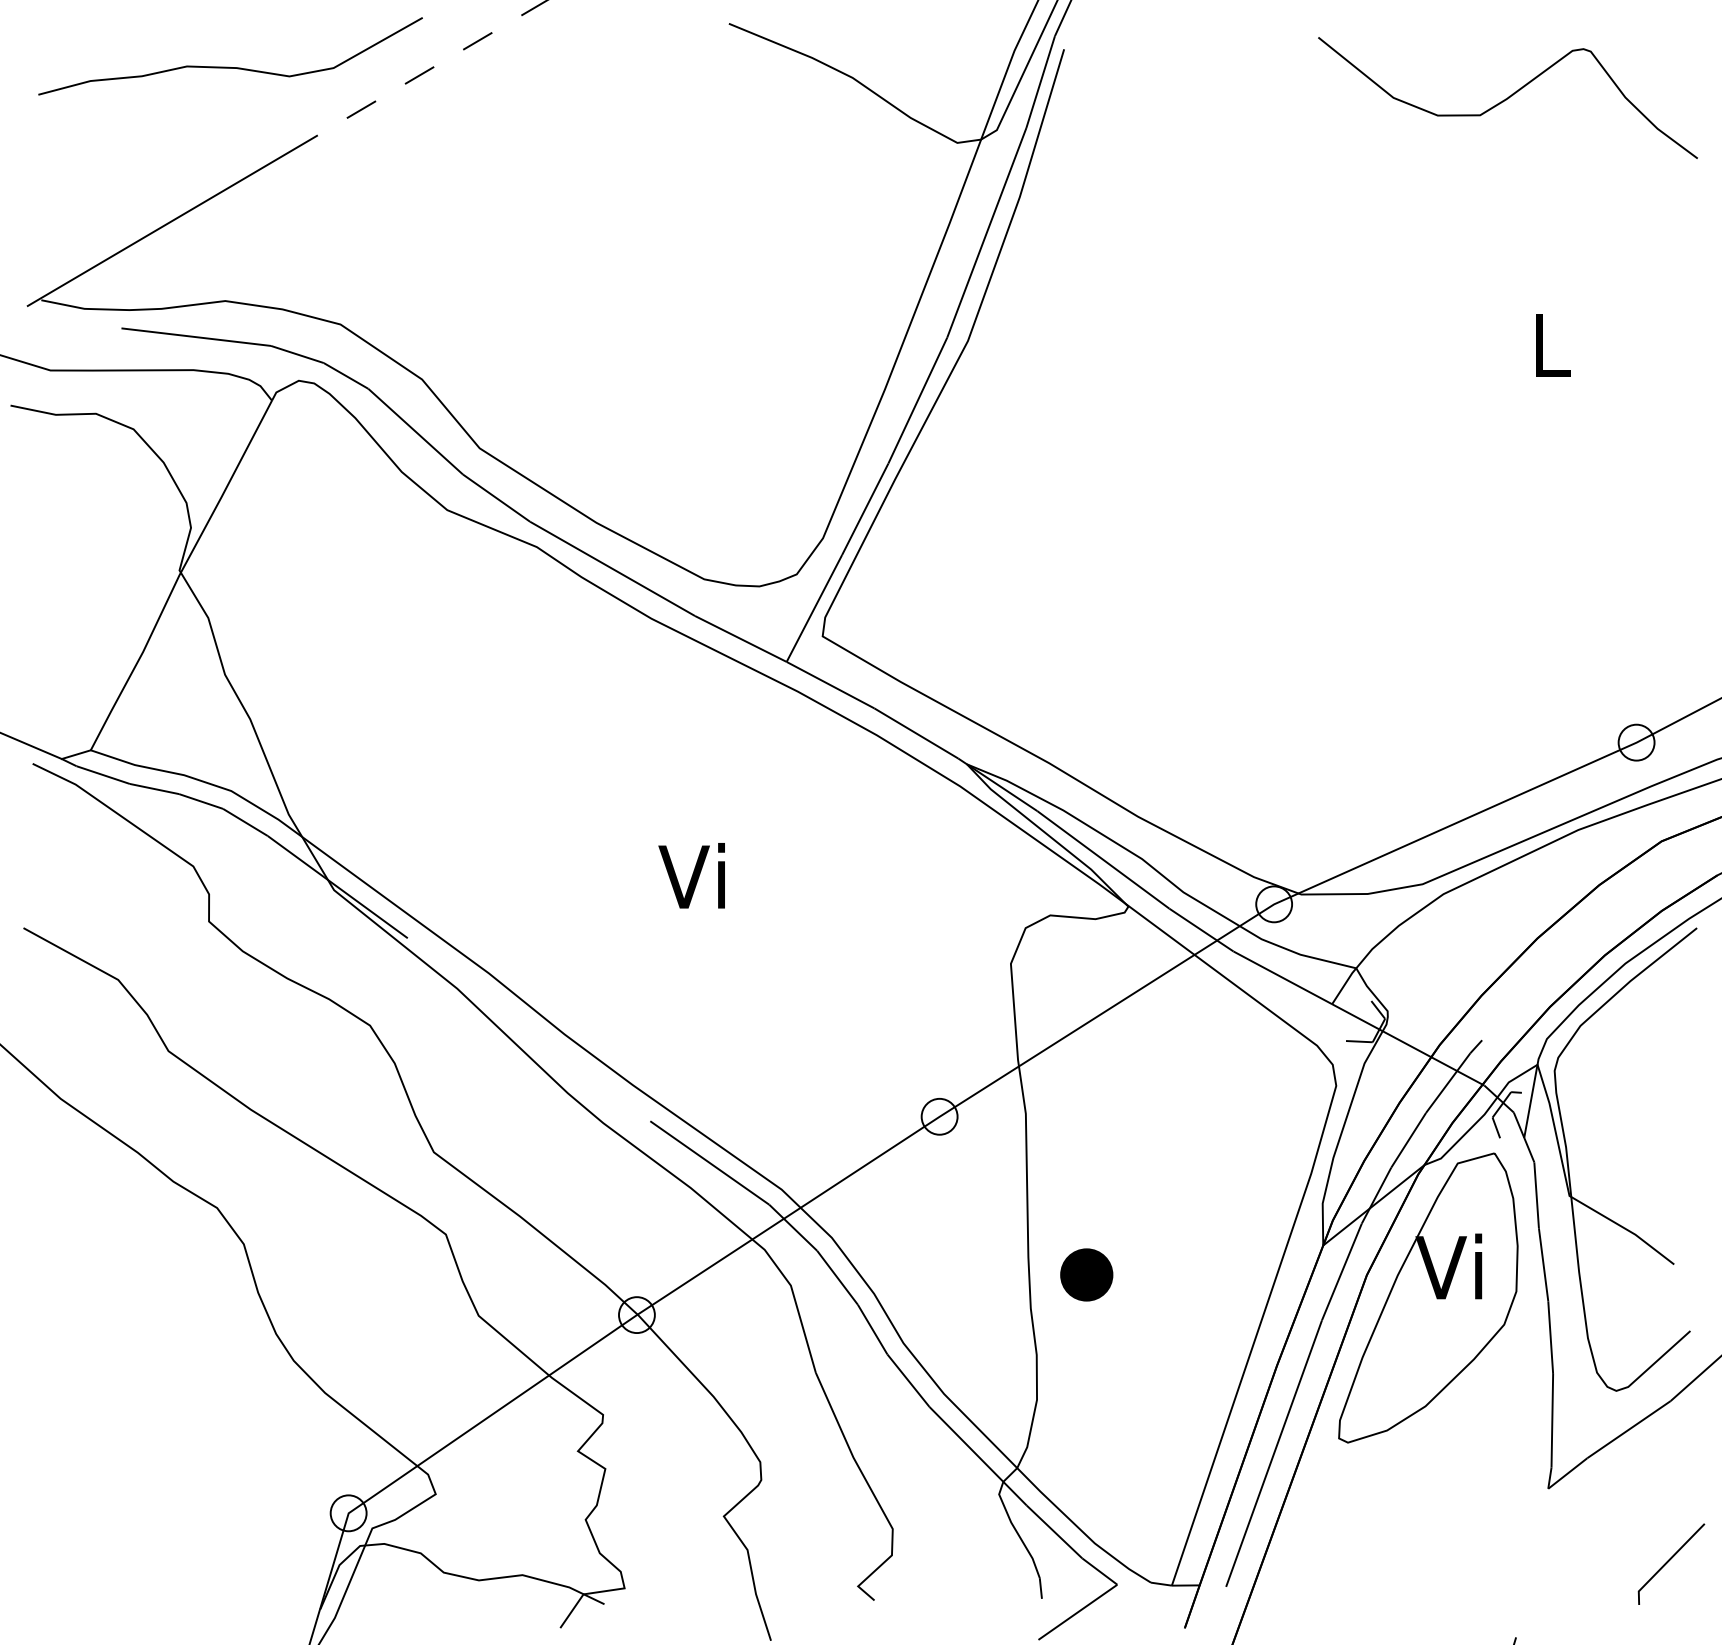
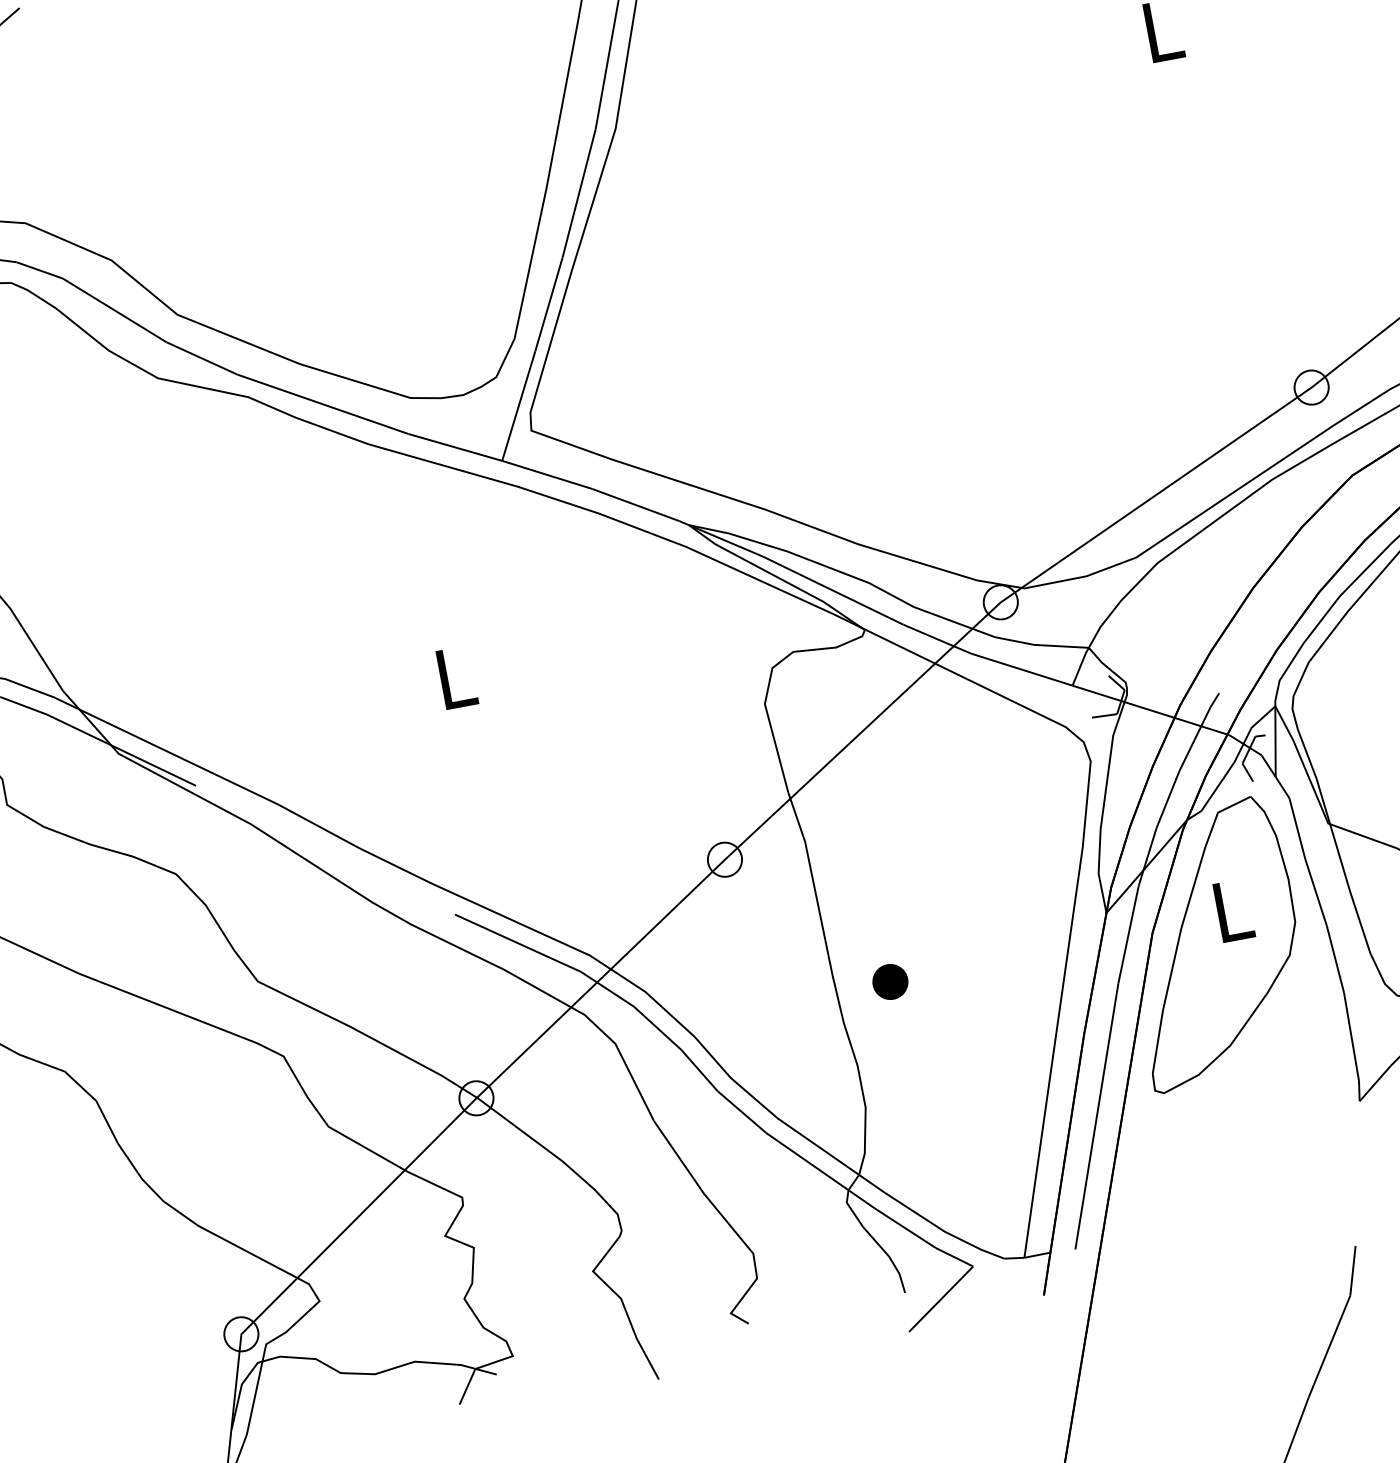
text: (691, 875) -> (450, 677), Vi -> L
text: (1448, 1266) -> (1227, 910), Vi -> L
part: (1086, 1274) -> (890, 981), size x0.7

